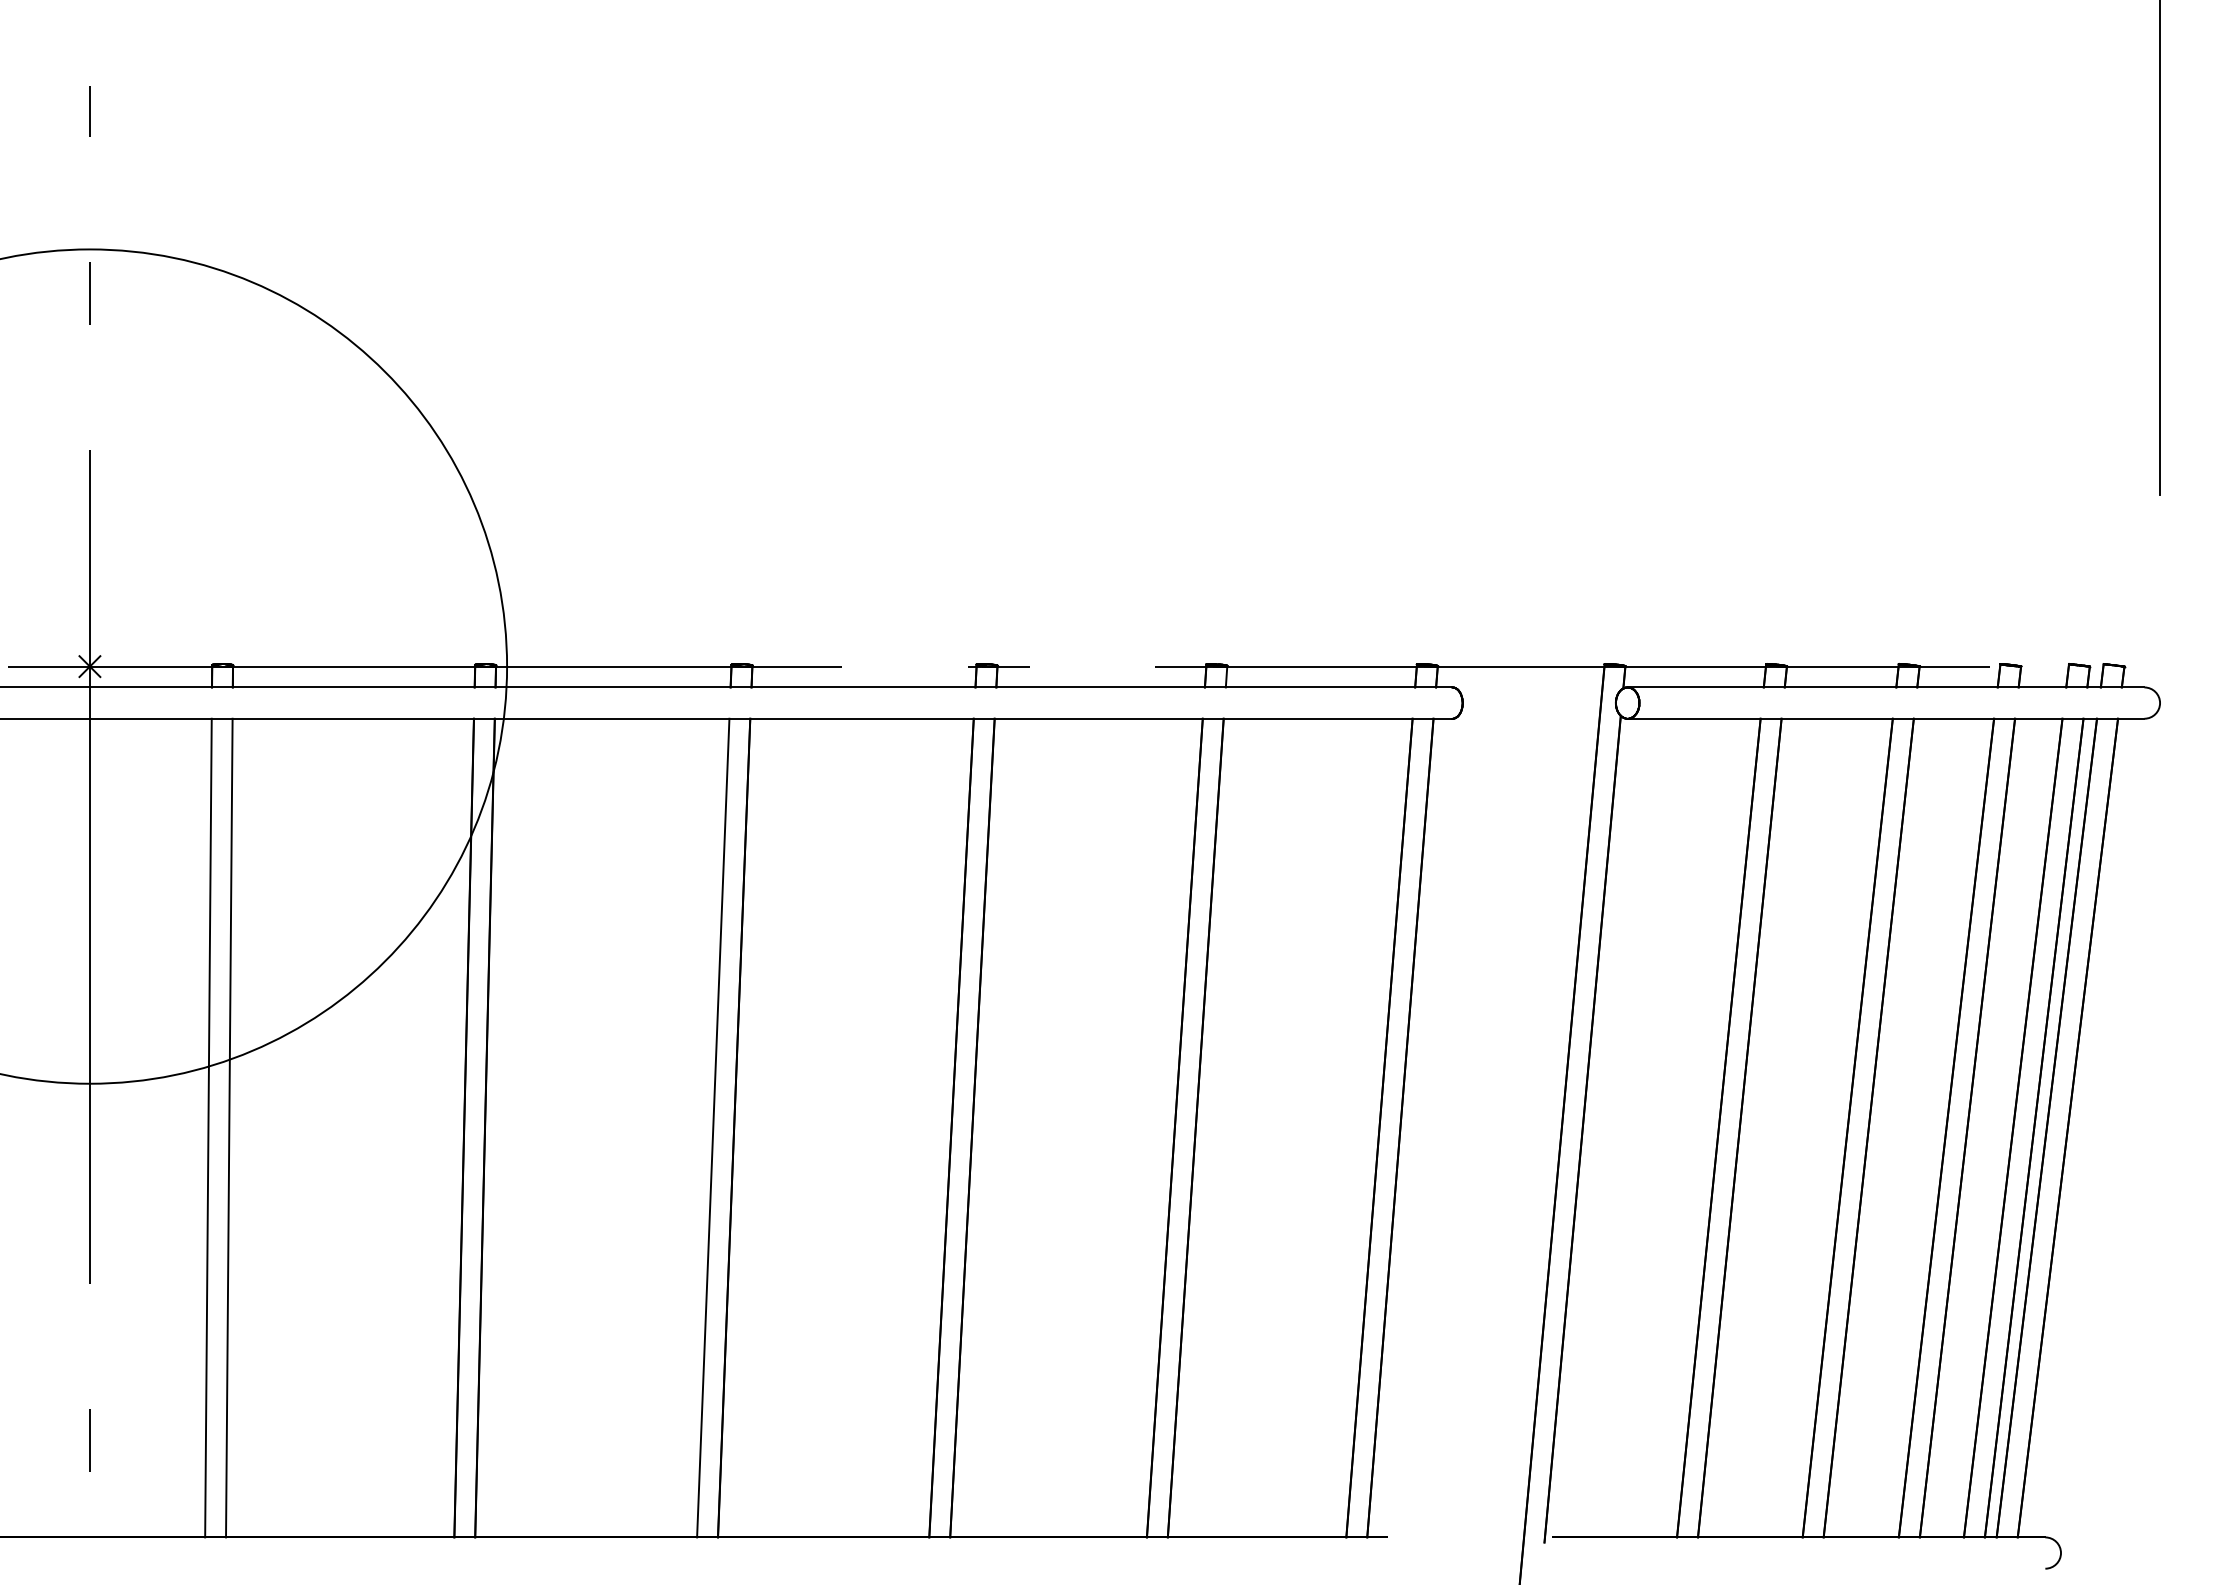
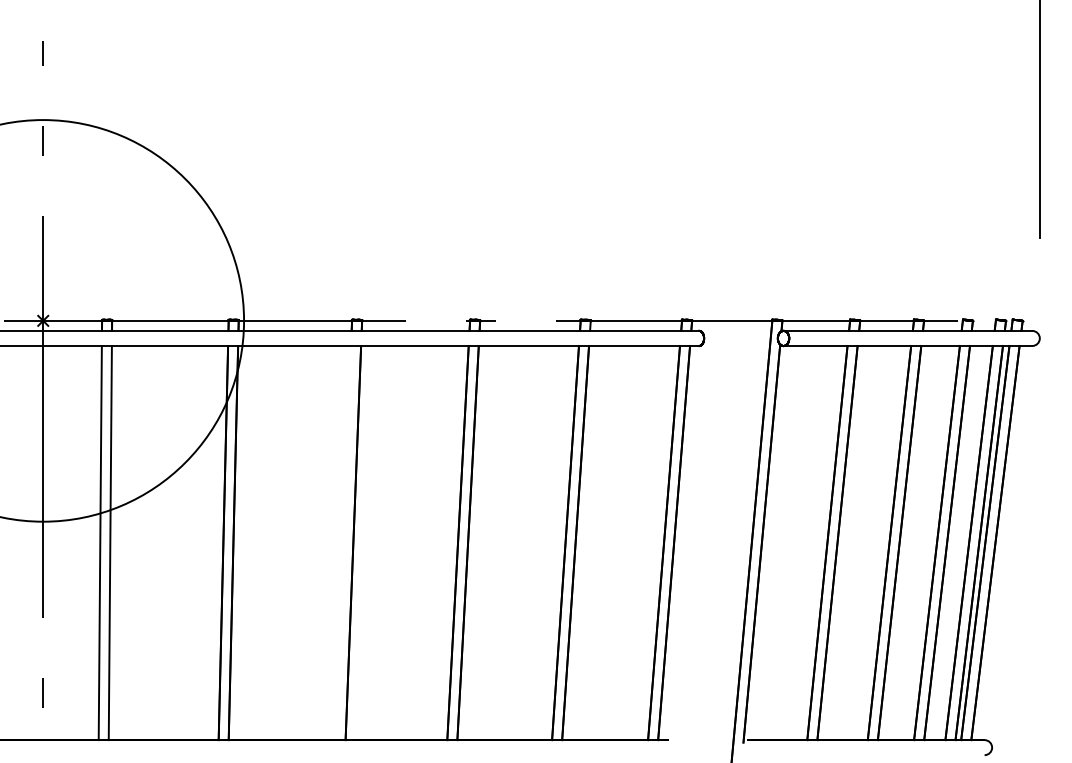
line: (713, 1126) -> (343, 542), removed

